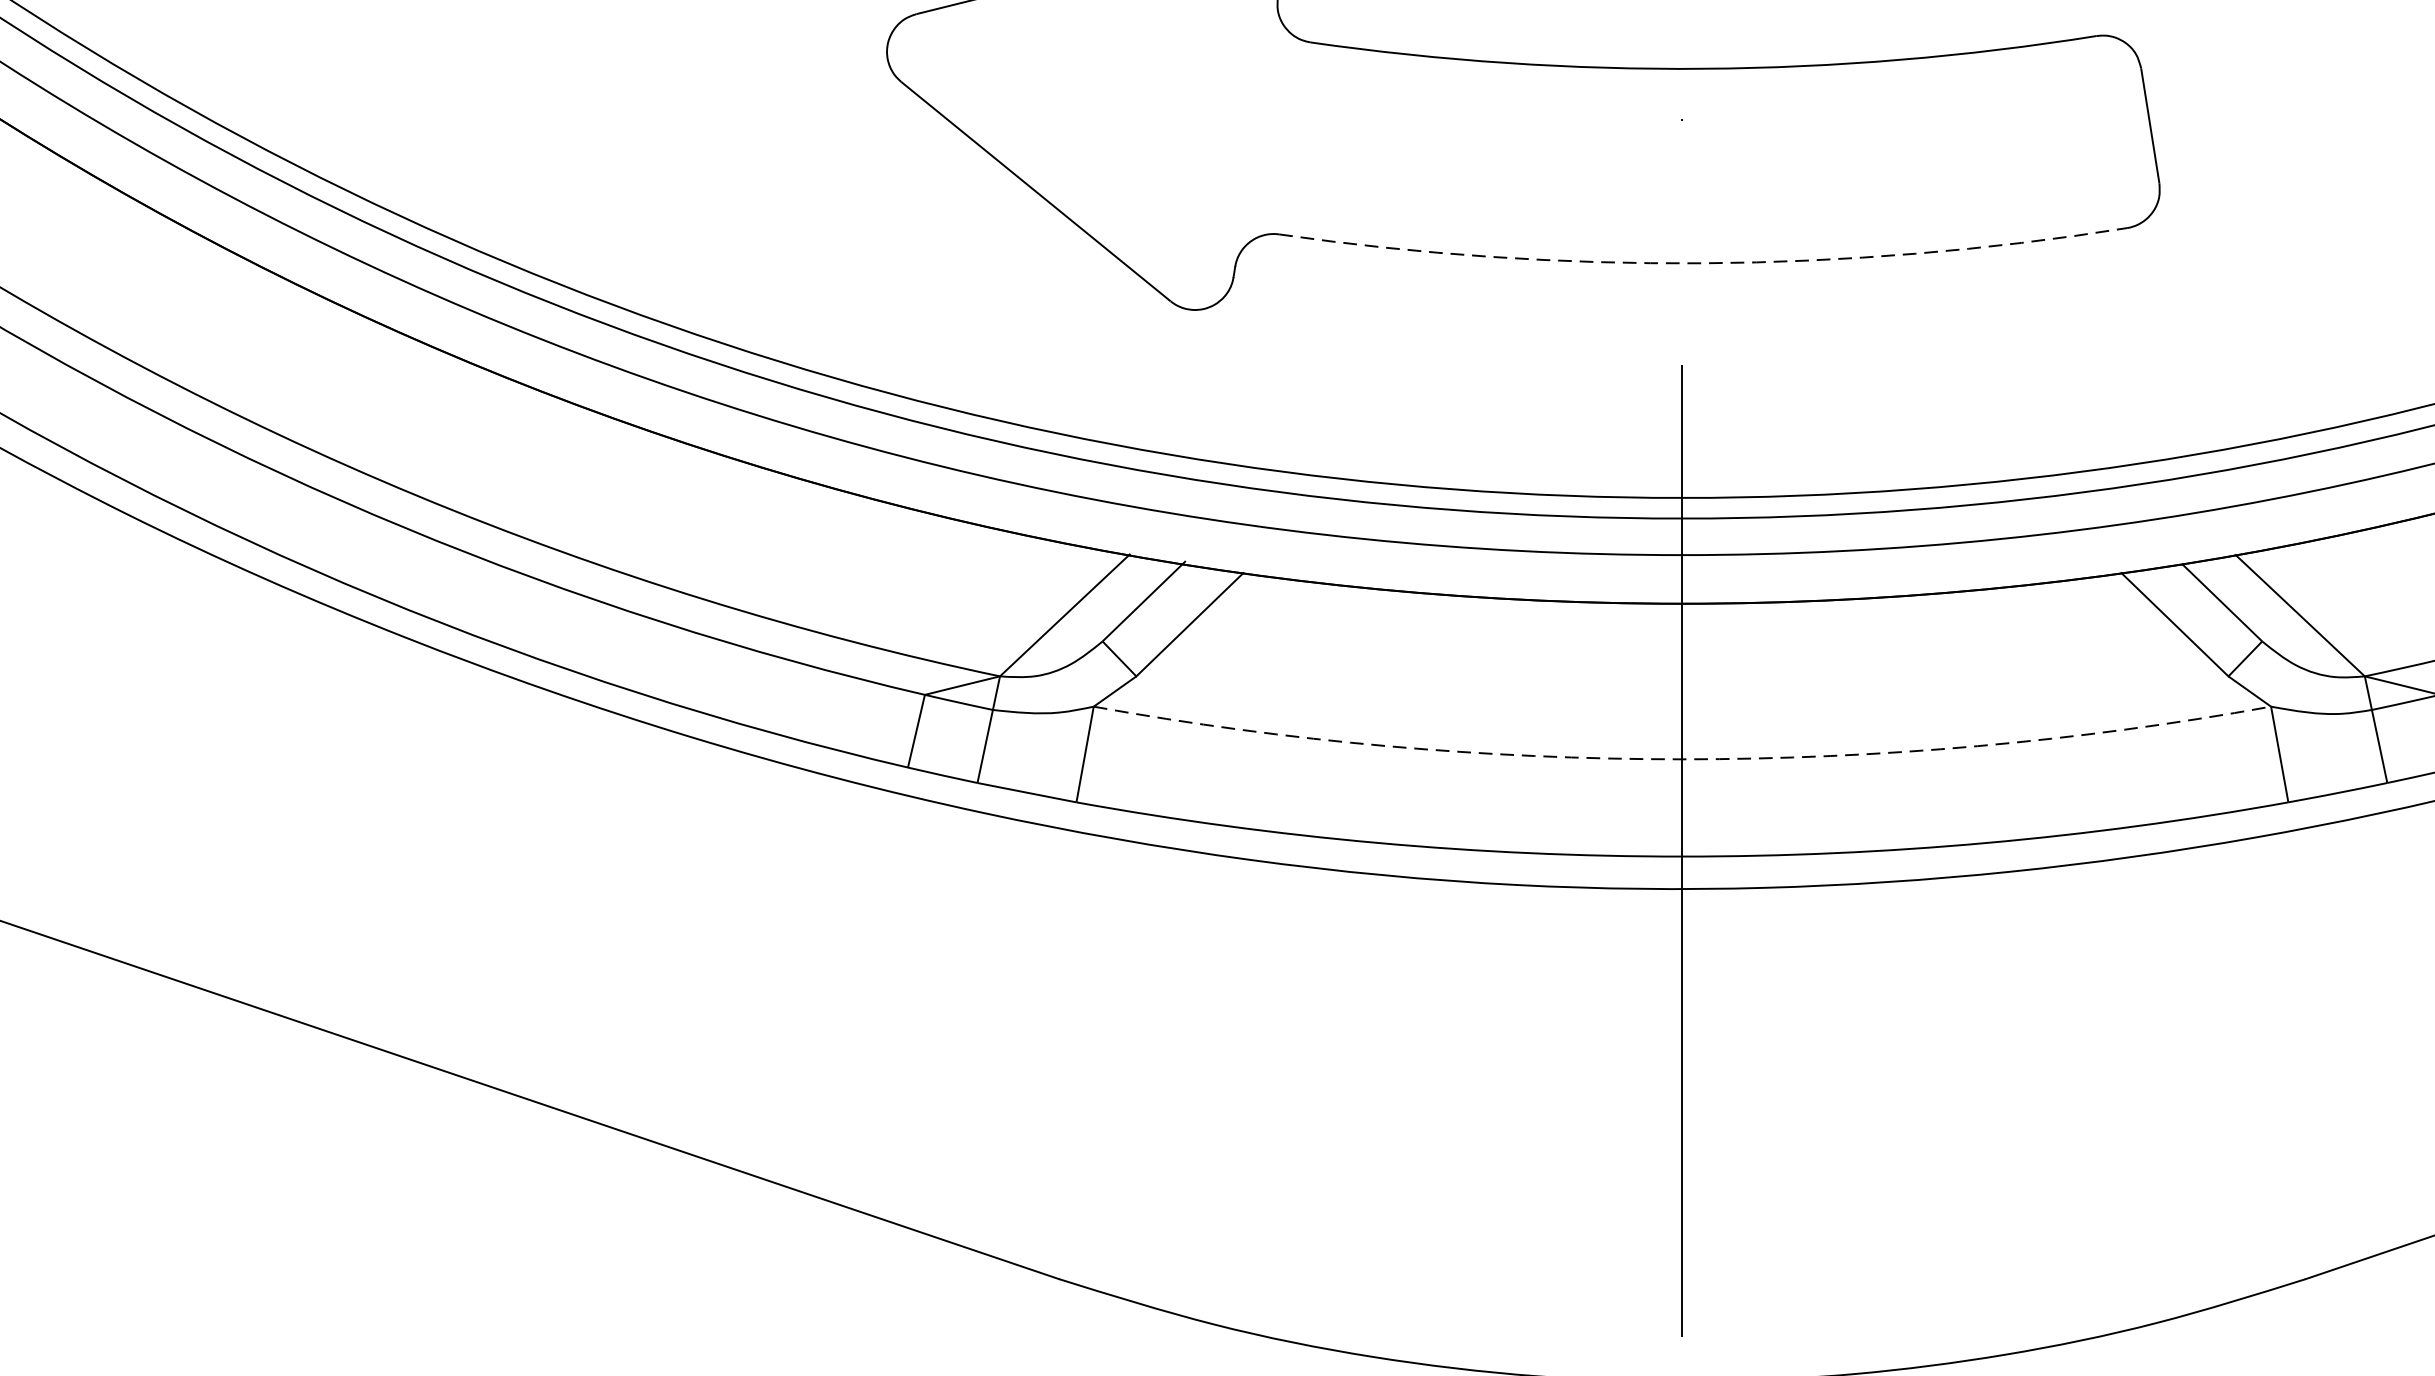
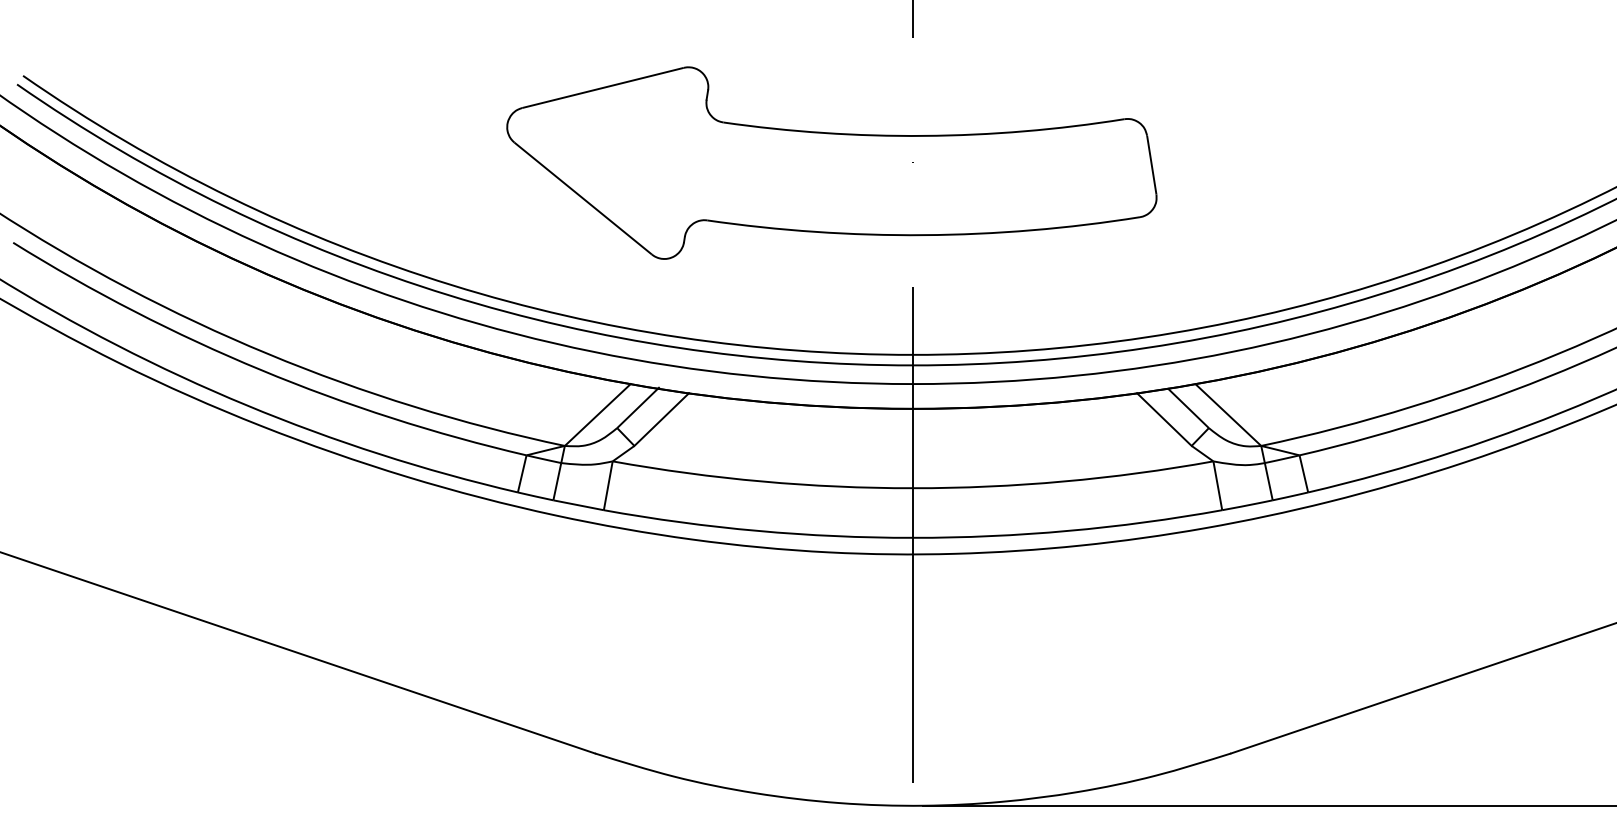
arc: (1702, 263) -> (923, 235), dashed -> solid
arc: (1683, 759) -> (913, 488), dashed -> solid

